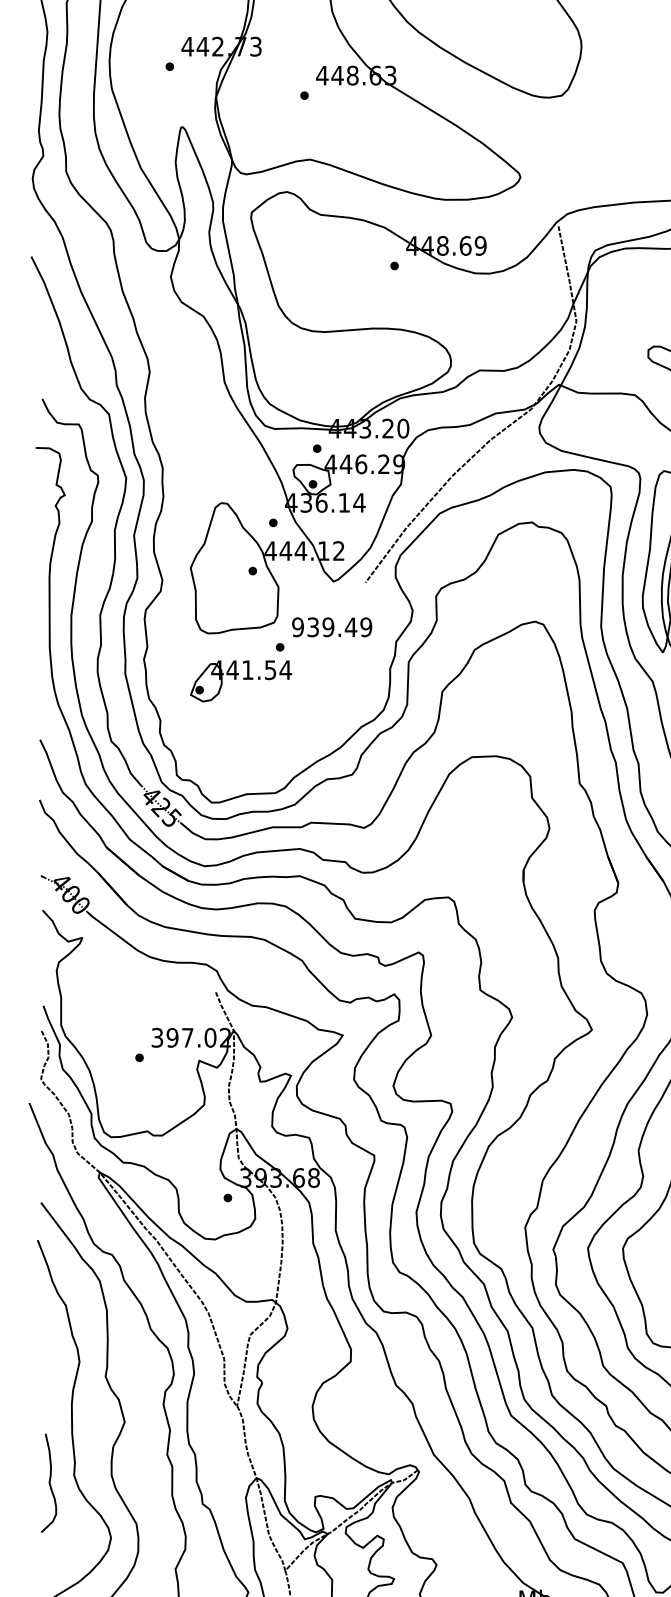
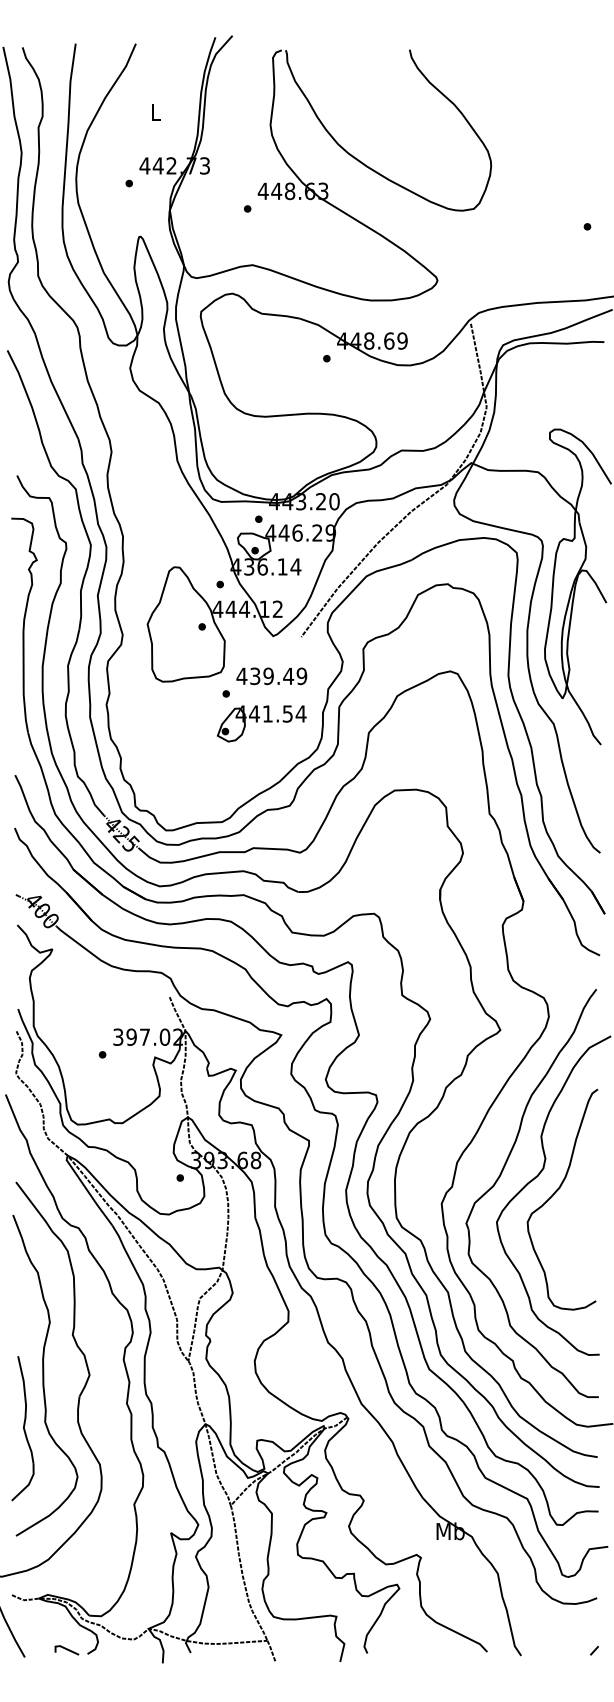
text: (297, 627) -> (241, 676), 939.49 -> 439.49
part: (240, 680) -> (261, 723), moved
part: (48, 1482) -> (22, 1428), size x1.67

